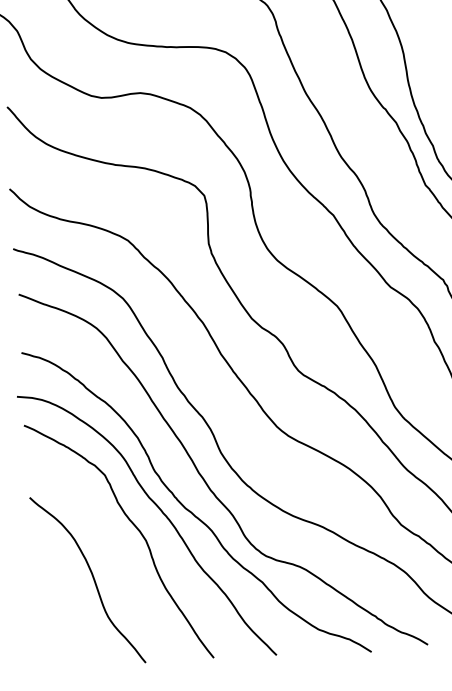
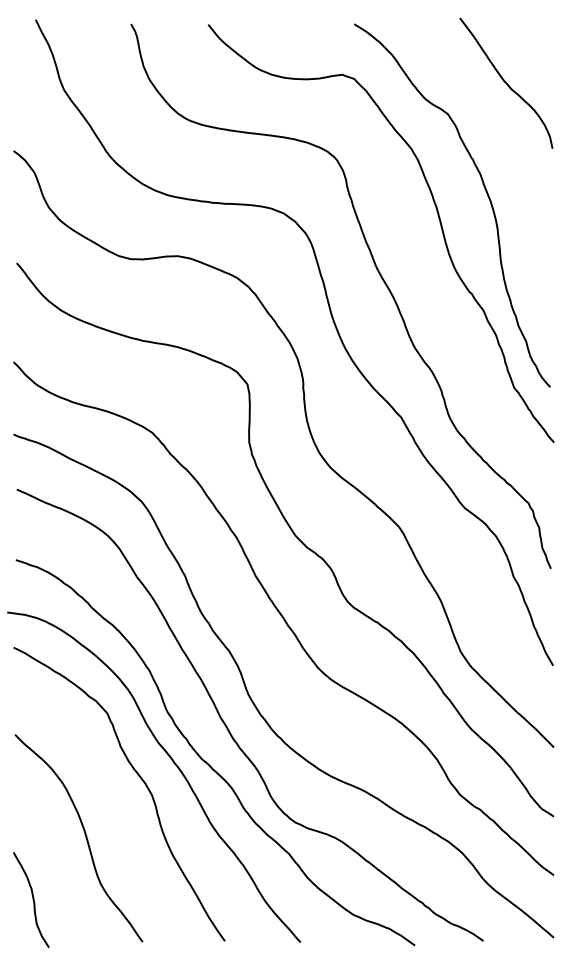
curve: (52, 633) -> (32, 899), added

